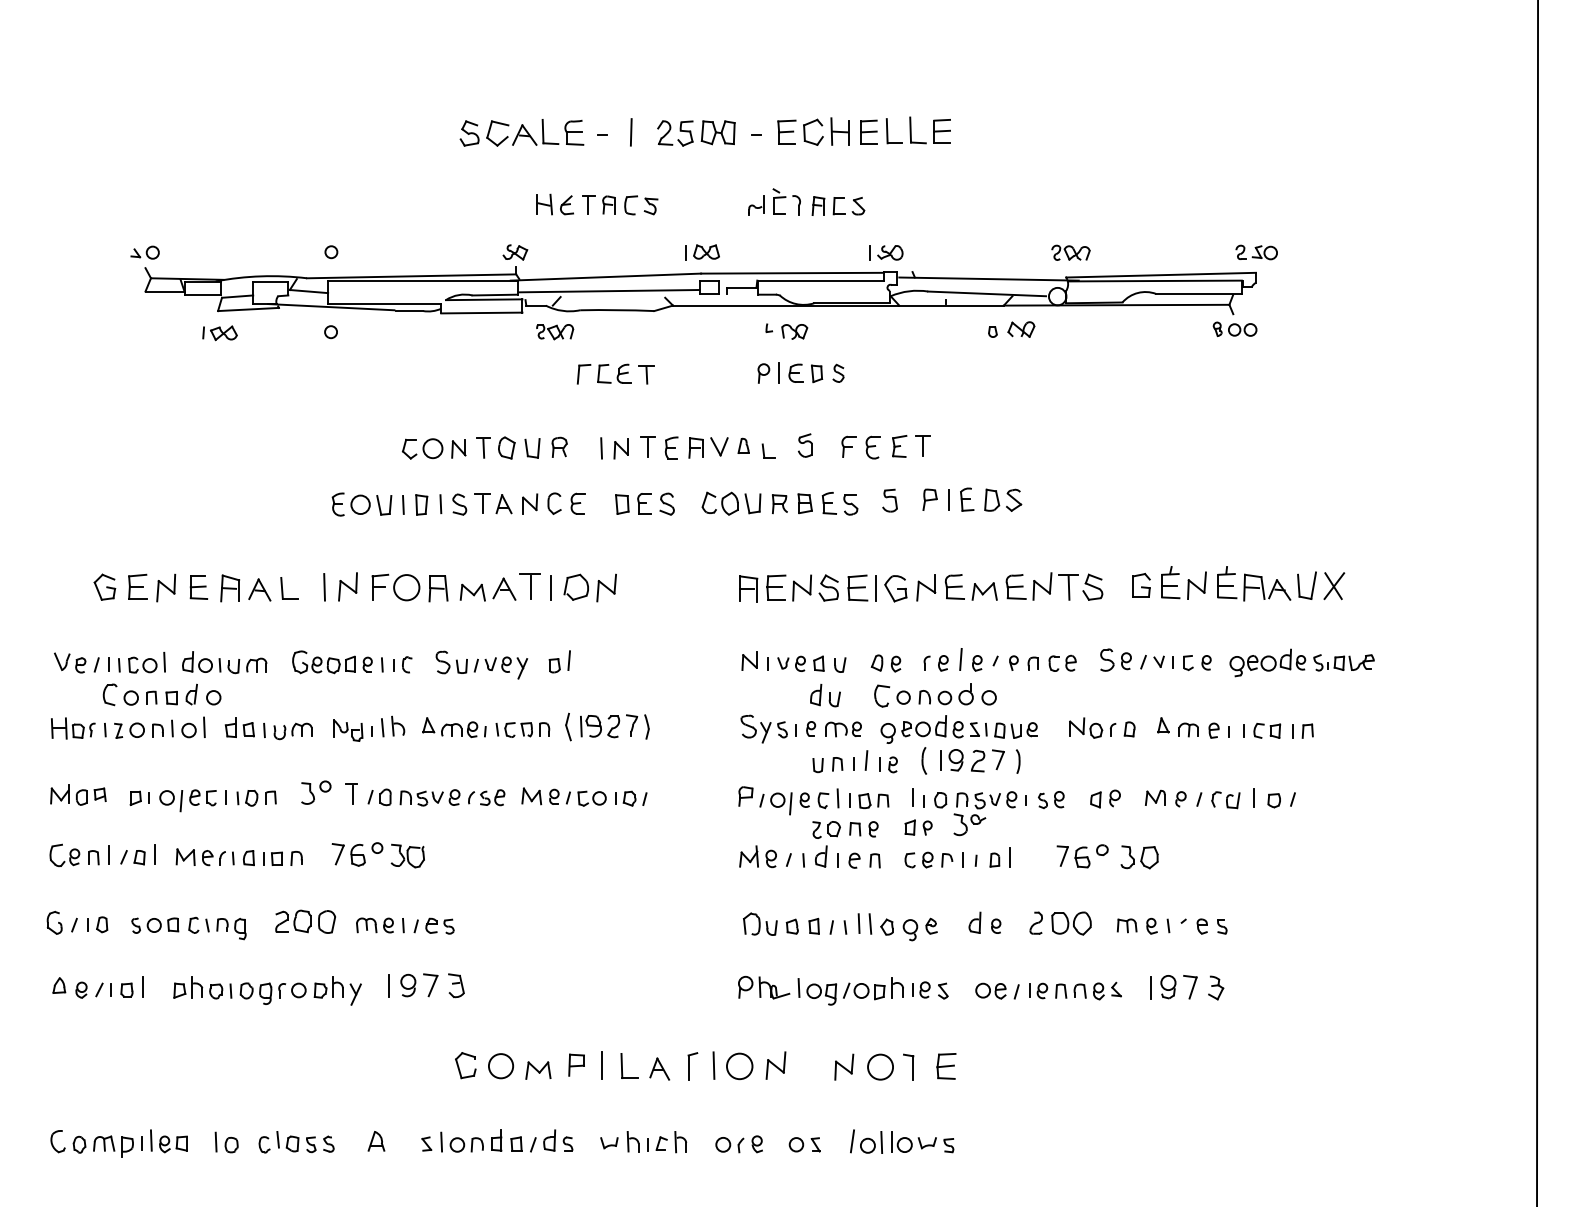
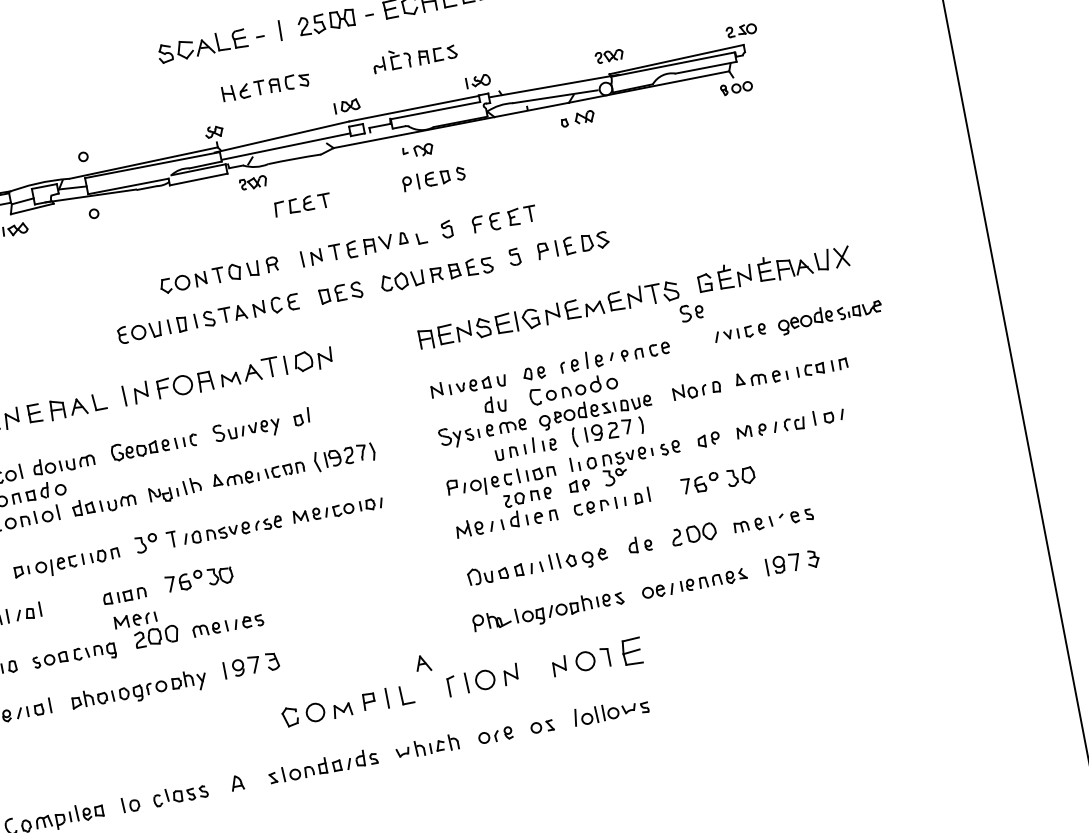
part: (1115, 659) -> (691, 312), moved
part: (204, 857) -> (135, 619), moved
part: (946, 1066) -> (632, 651), size x1.4
part: (659, 1068) -> (422, 663), moved

